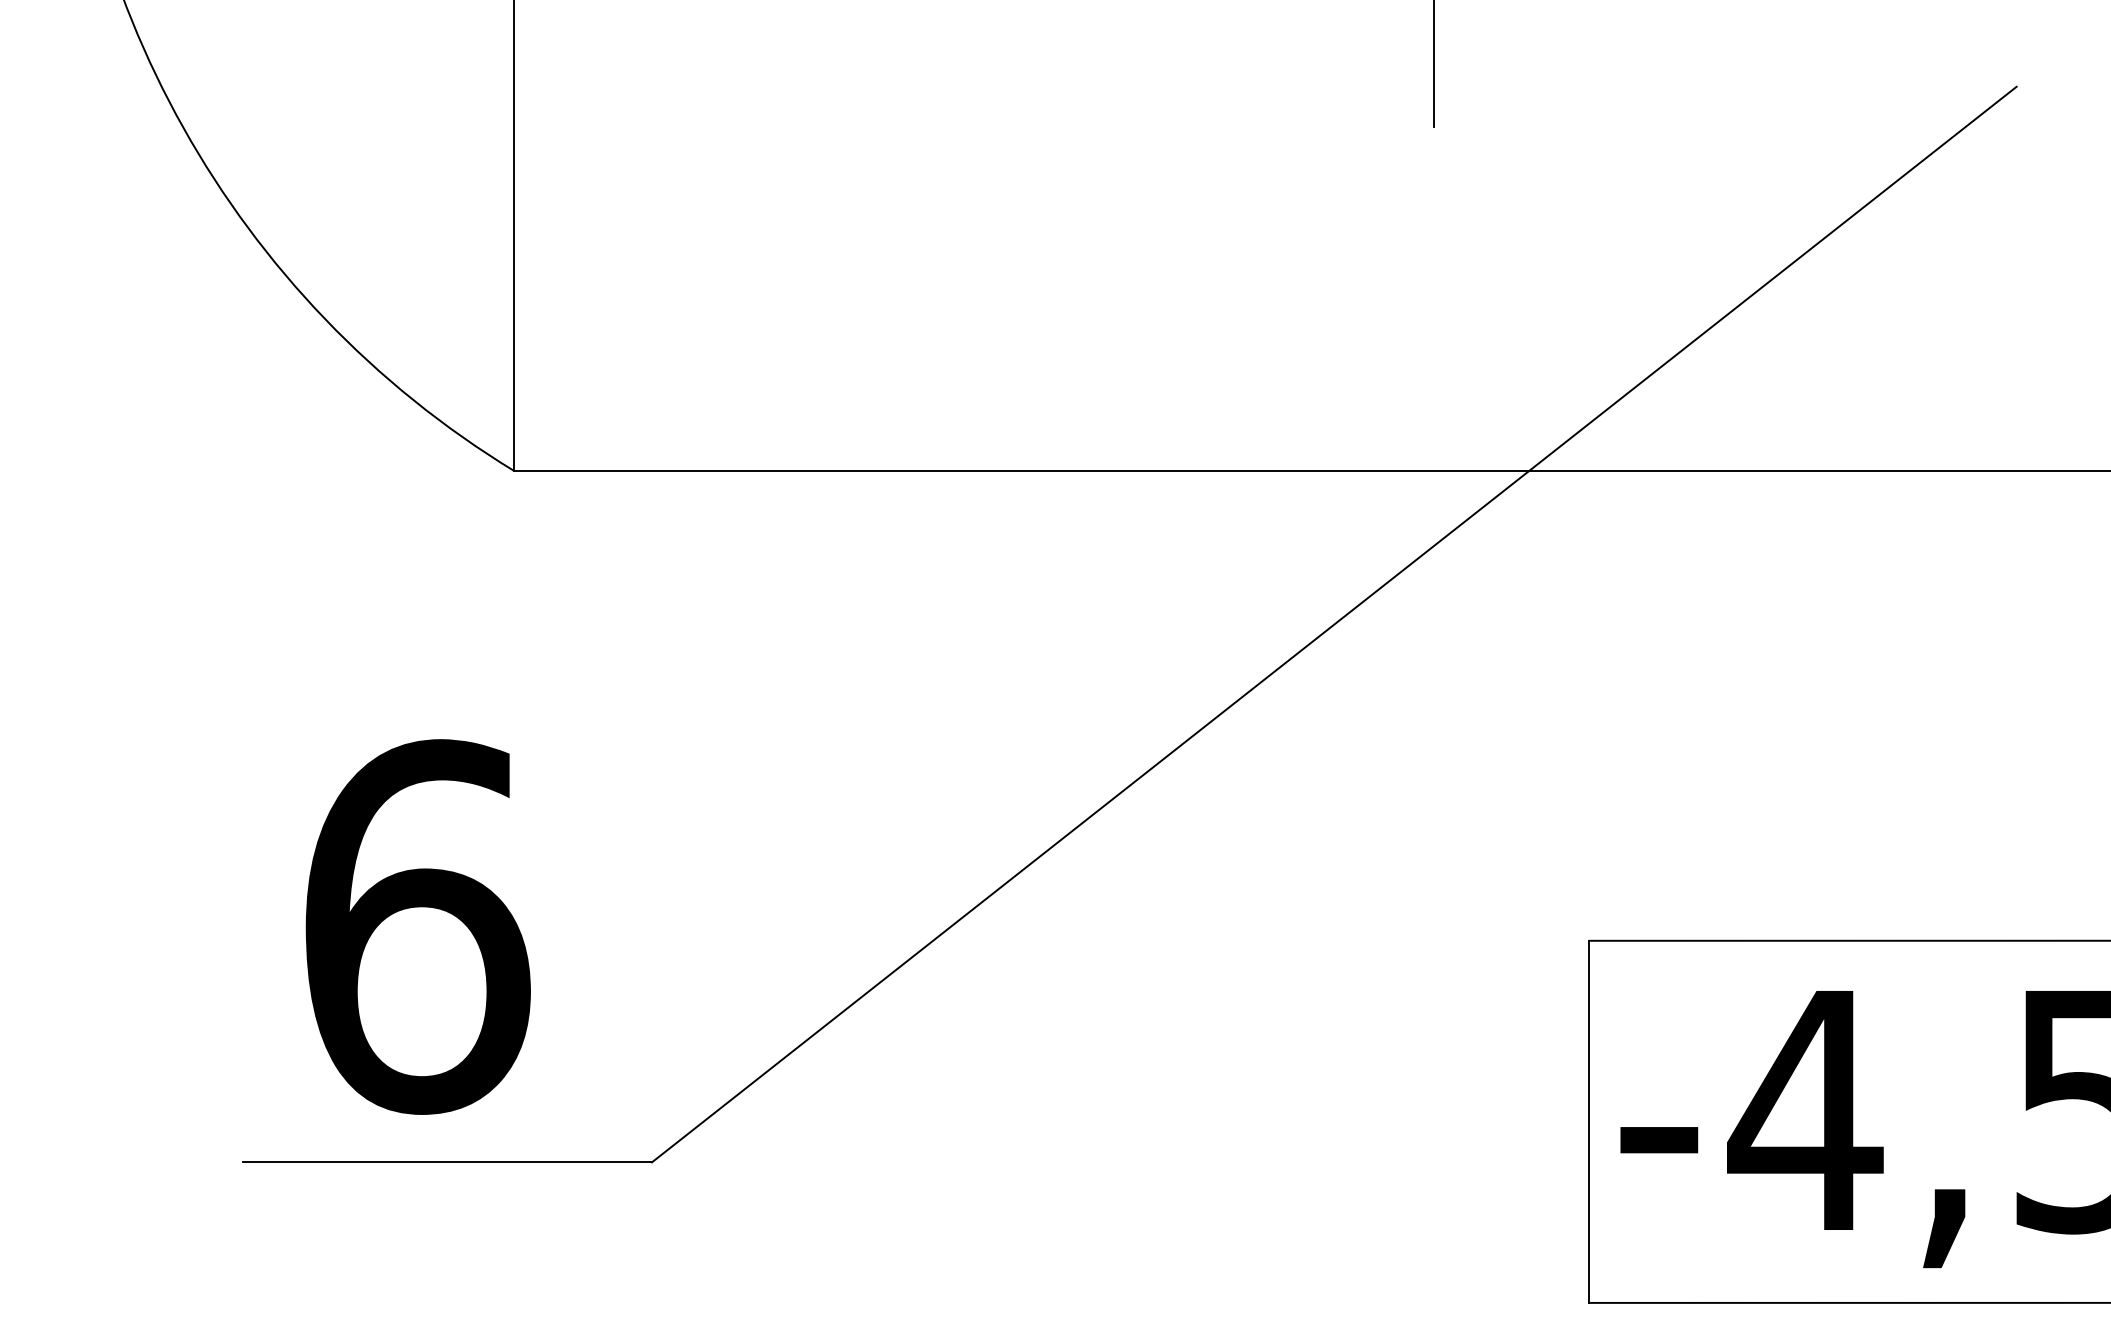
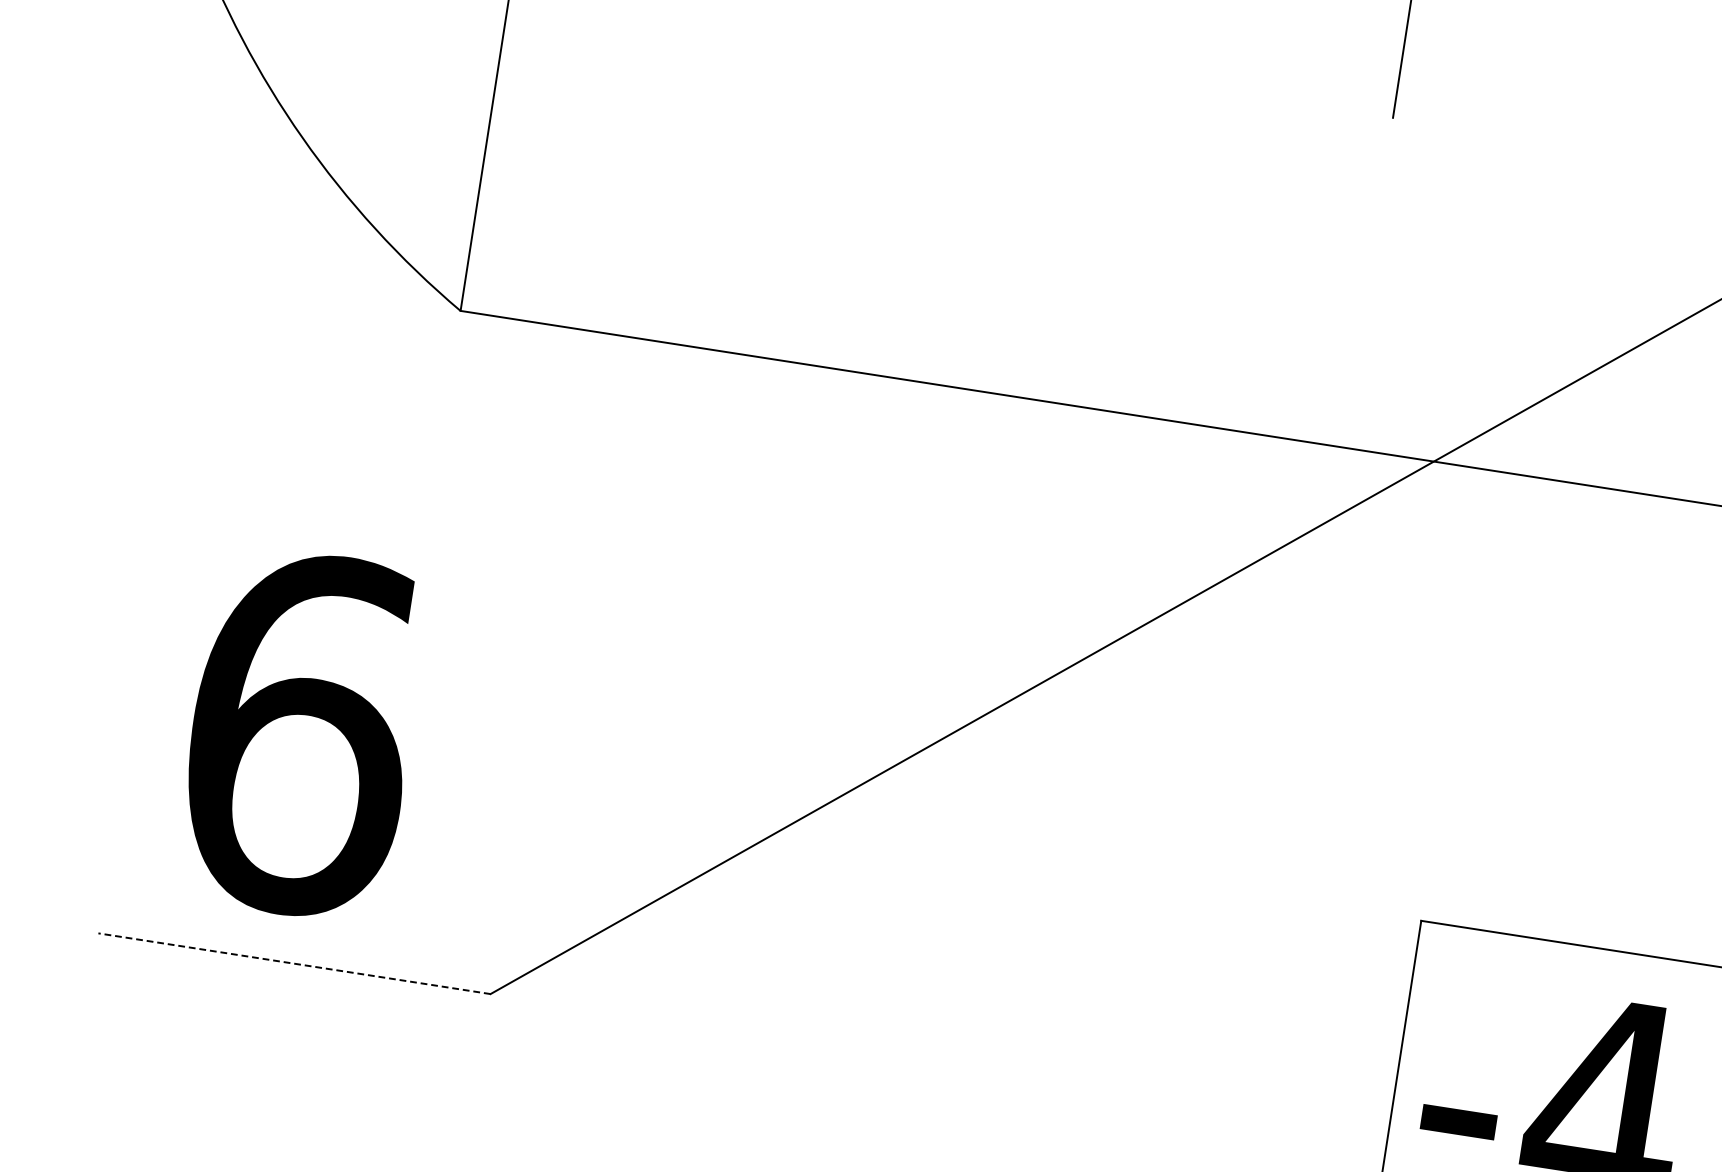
line: (447, 1162) -> (294, 963), solid -> dashed

